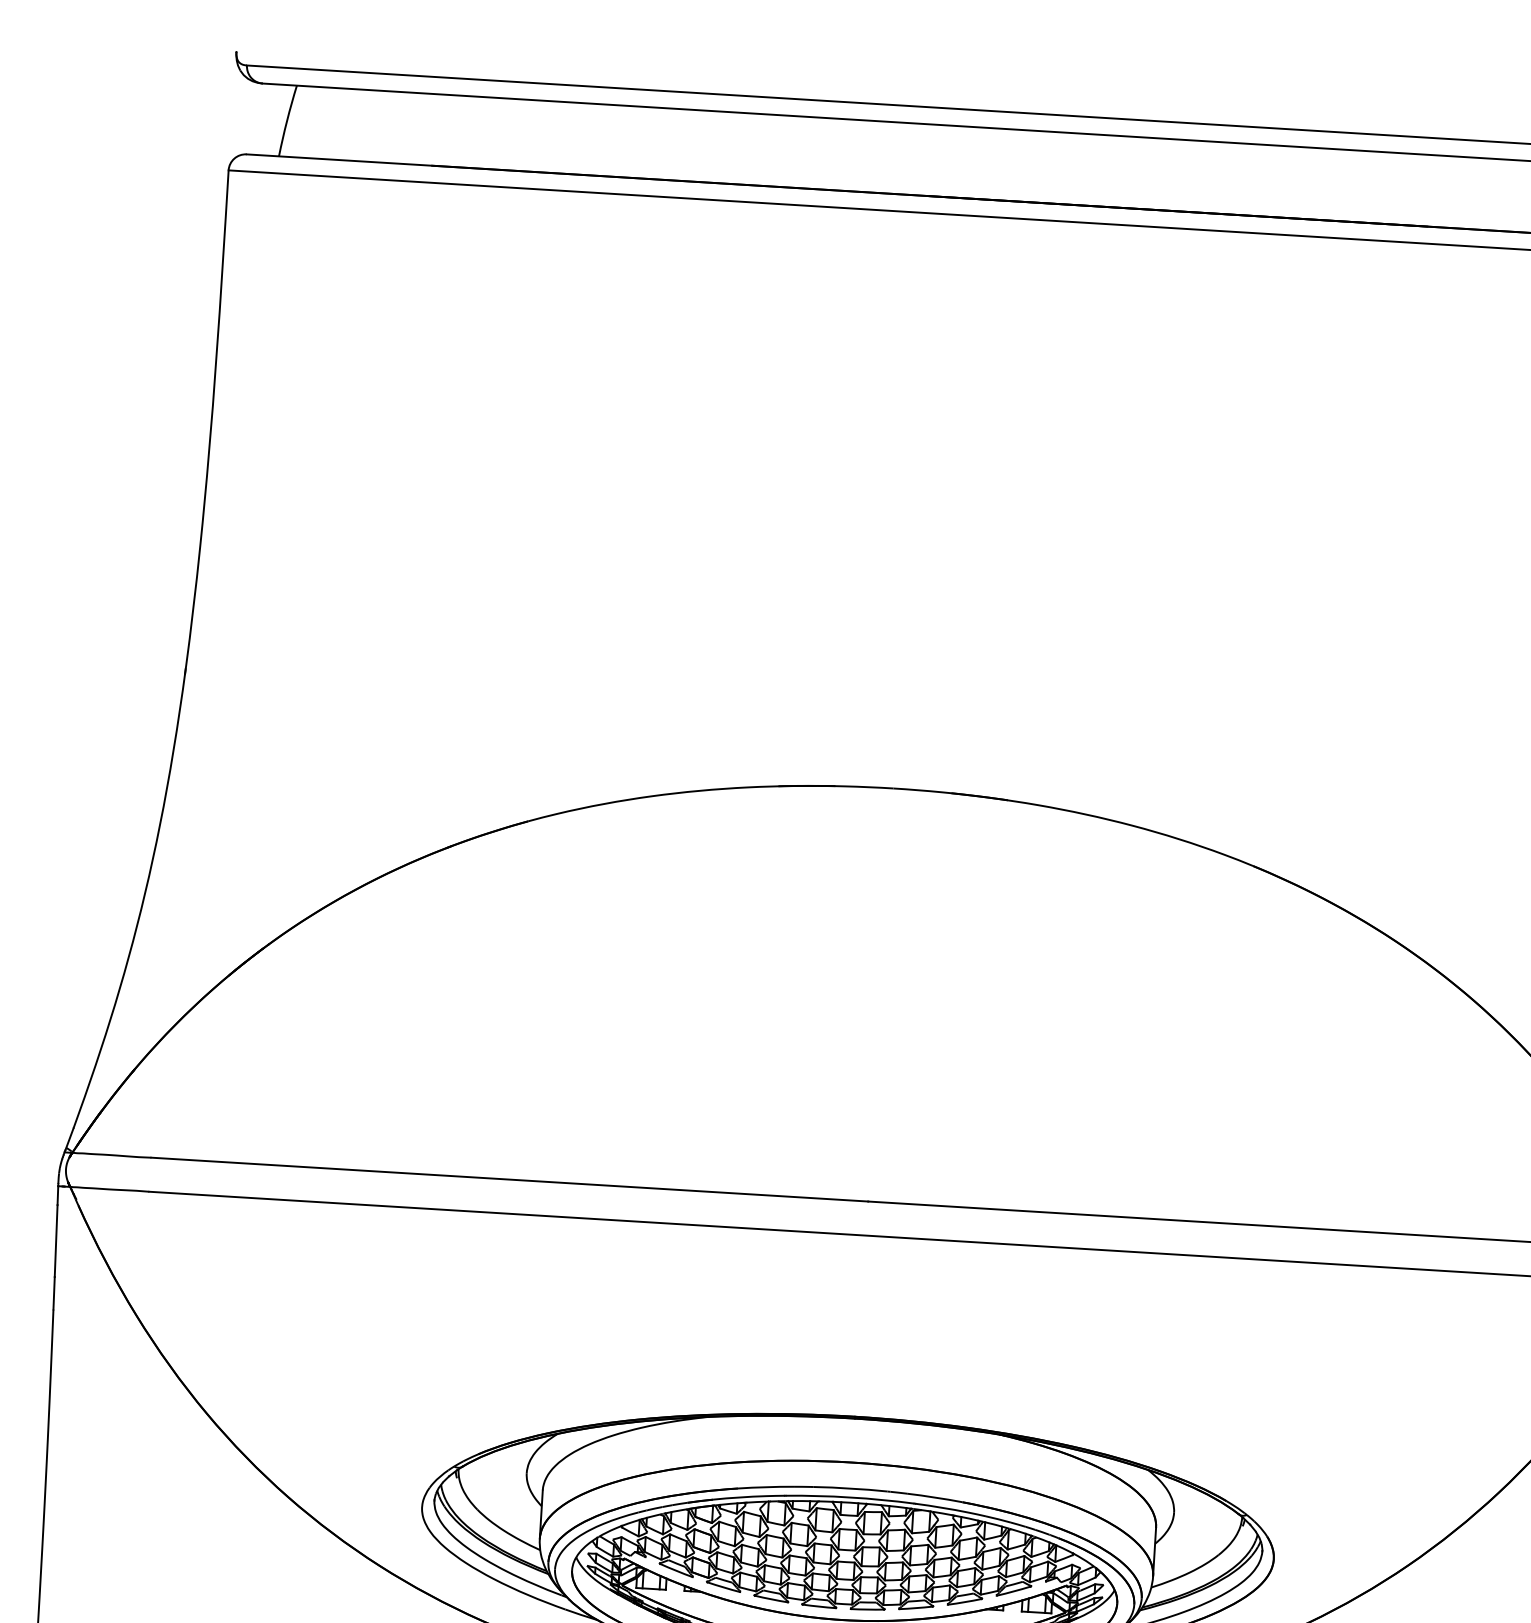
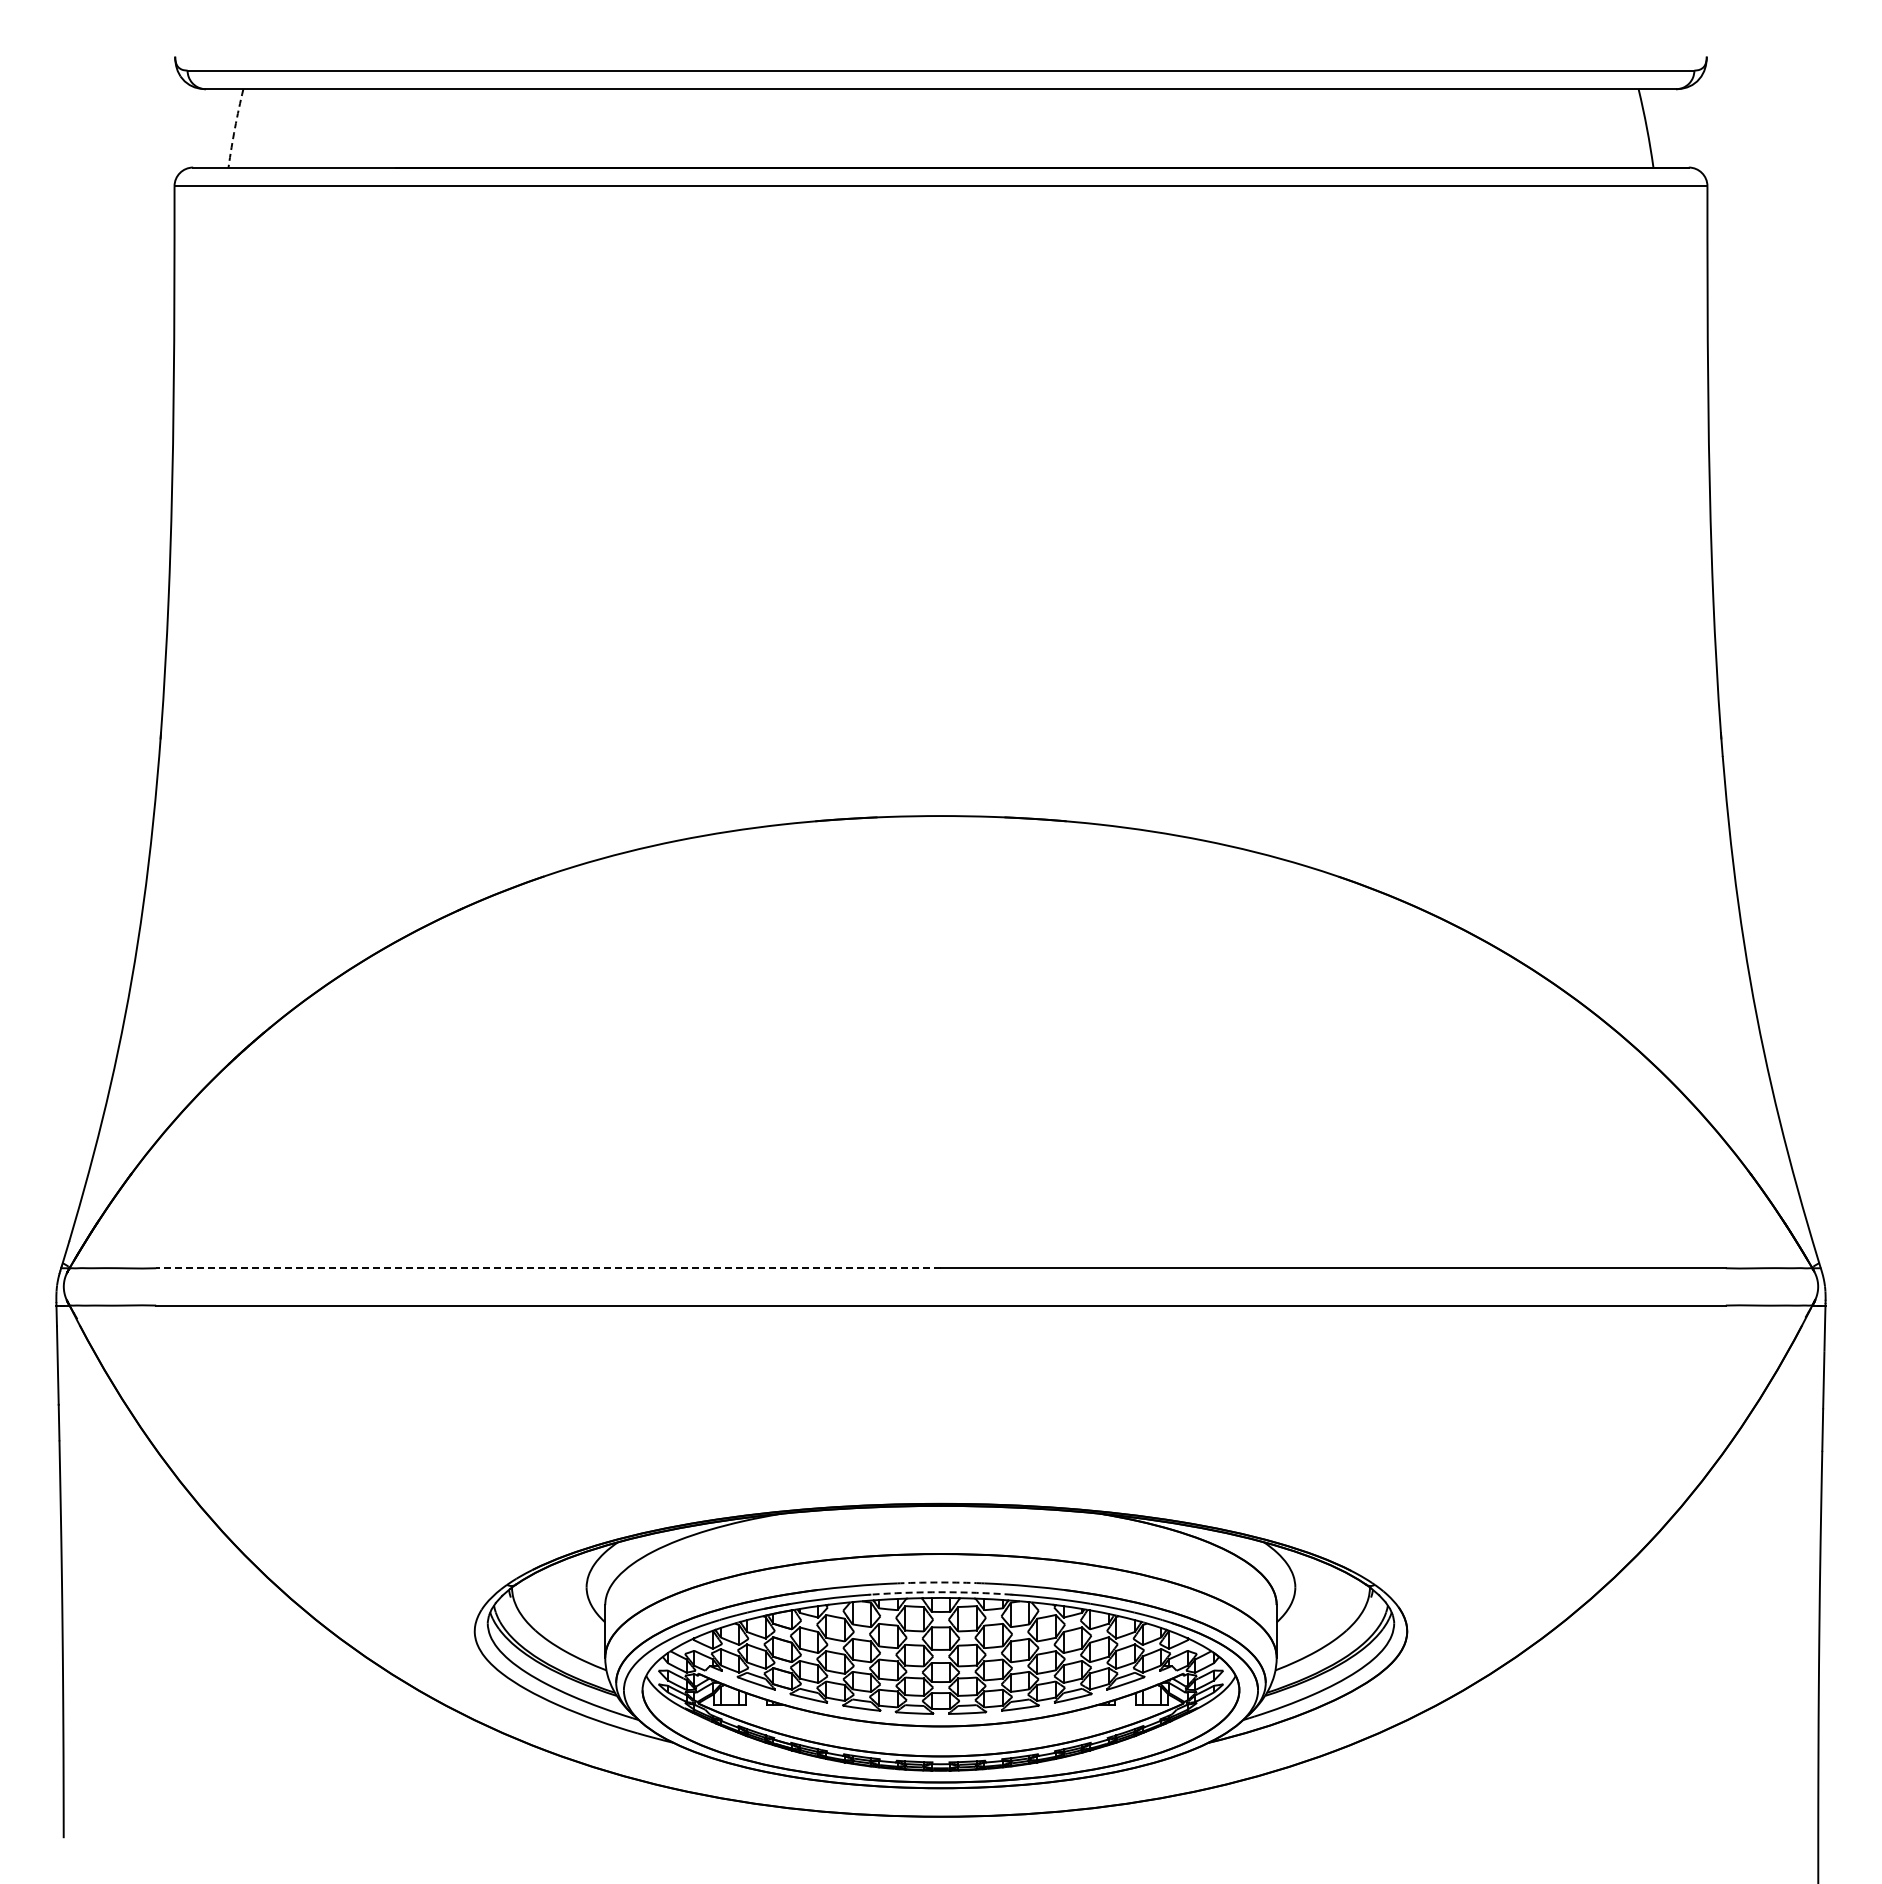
arc: (287, 121) -> (235, 128), solid -> dashed
line: (509, 1179) -> (548, 1268), solid -> dashed
arc: (850, 1488) -> (940, 1582), solid -> dashed
arc: (849, 1497) -> (940, 1592), solid -> dashed

